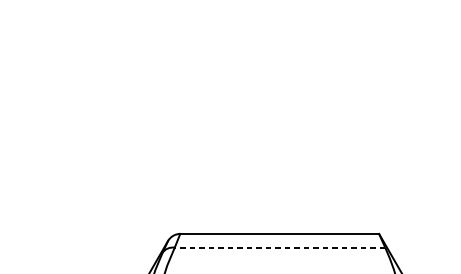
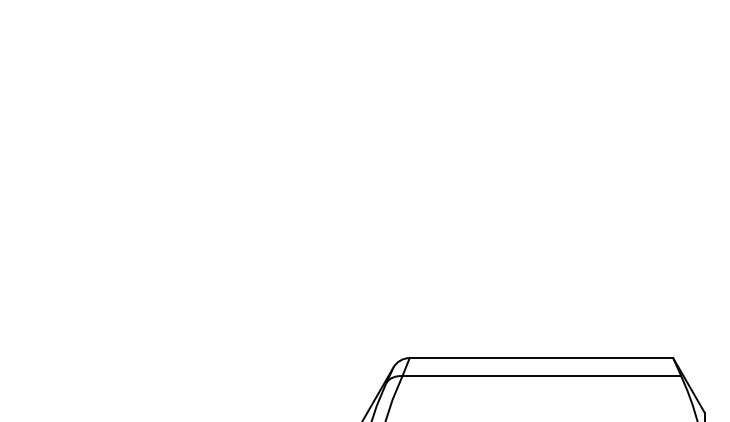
line: (279, 247) -> (541, 376), dashed -> solid

